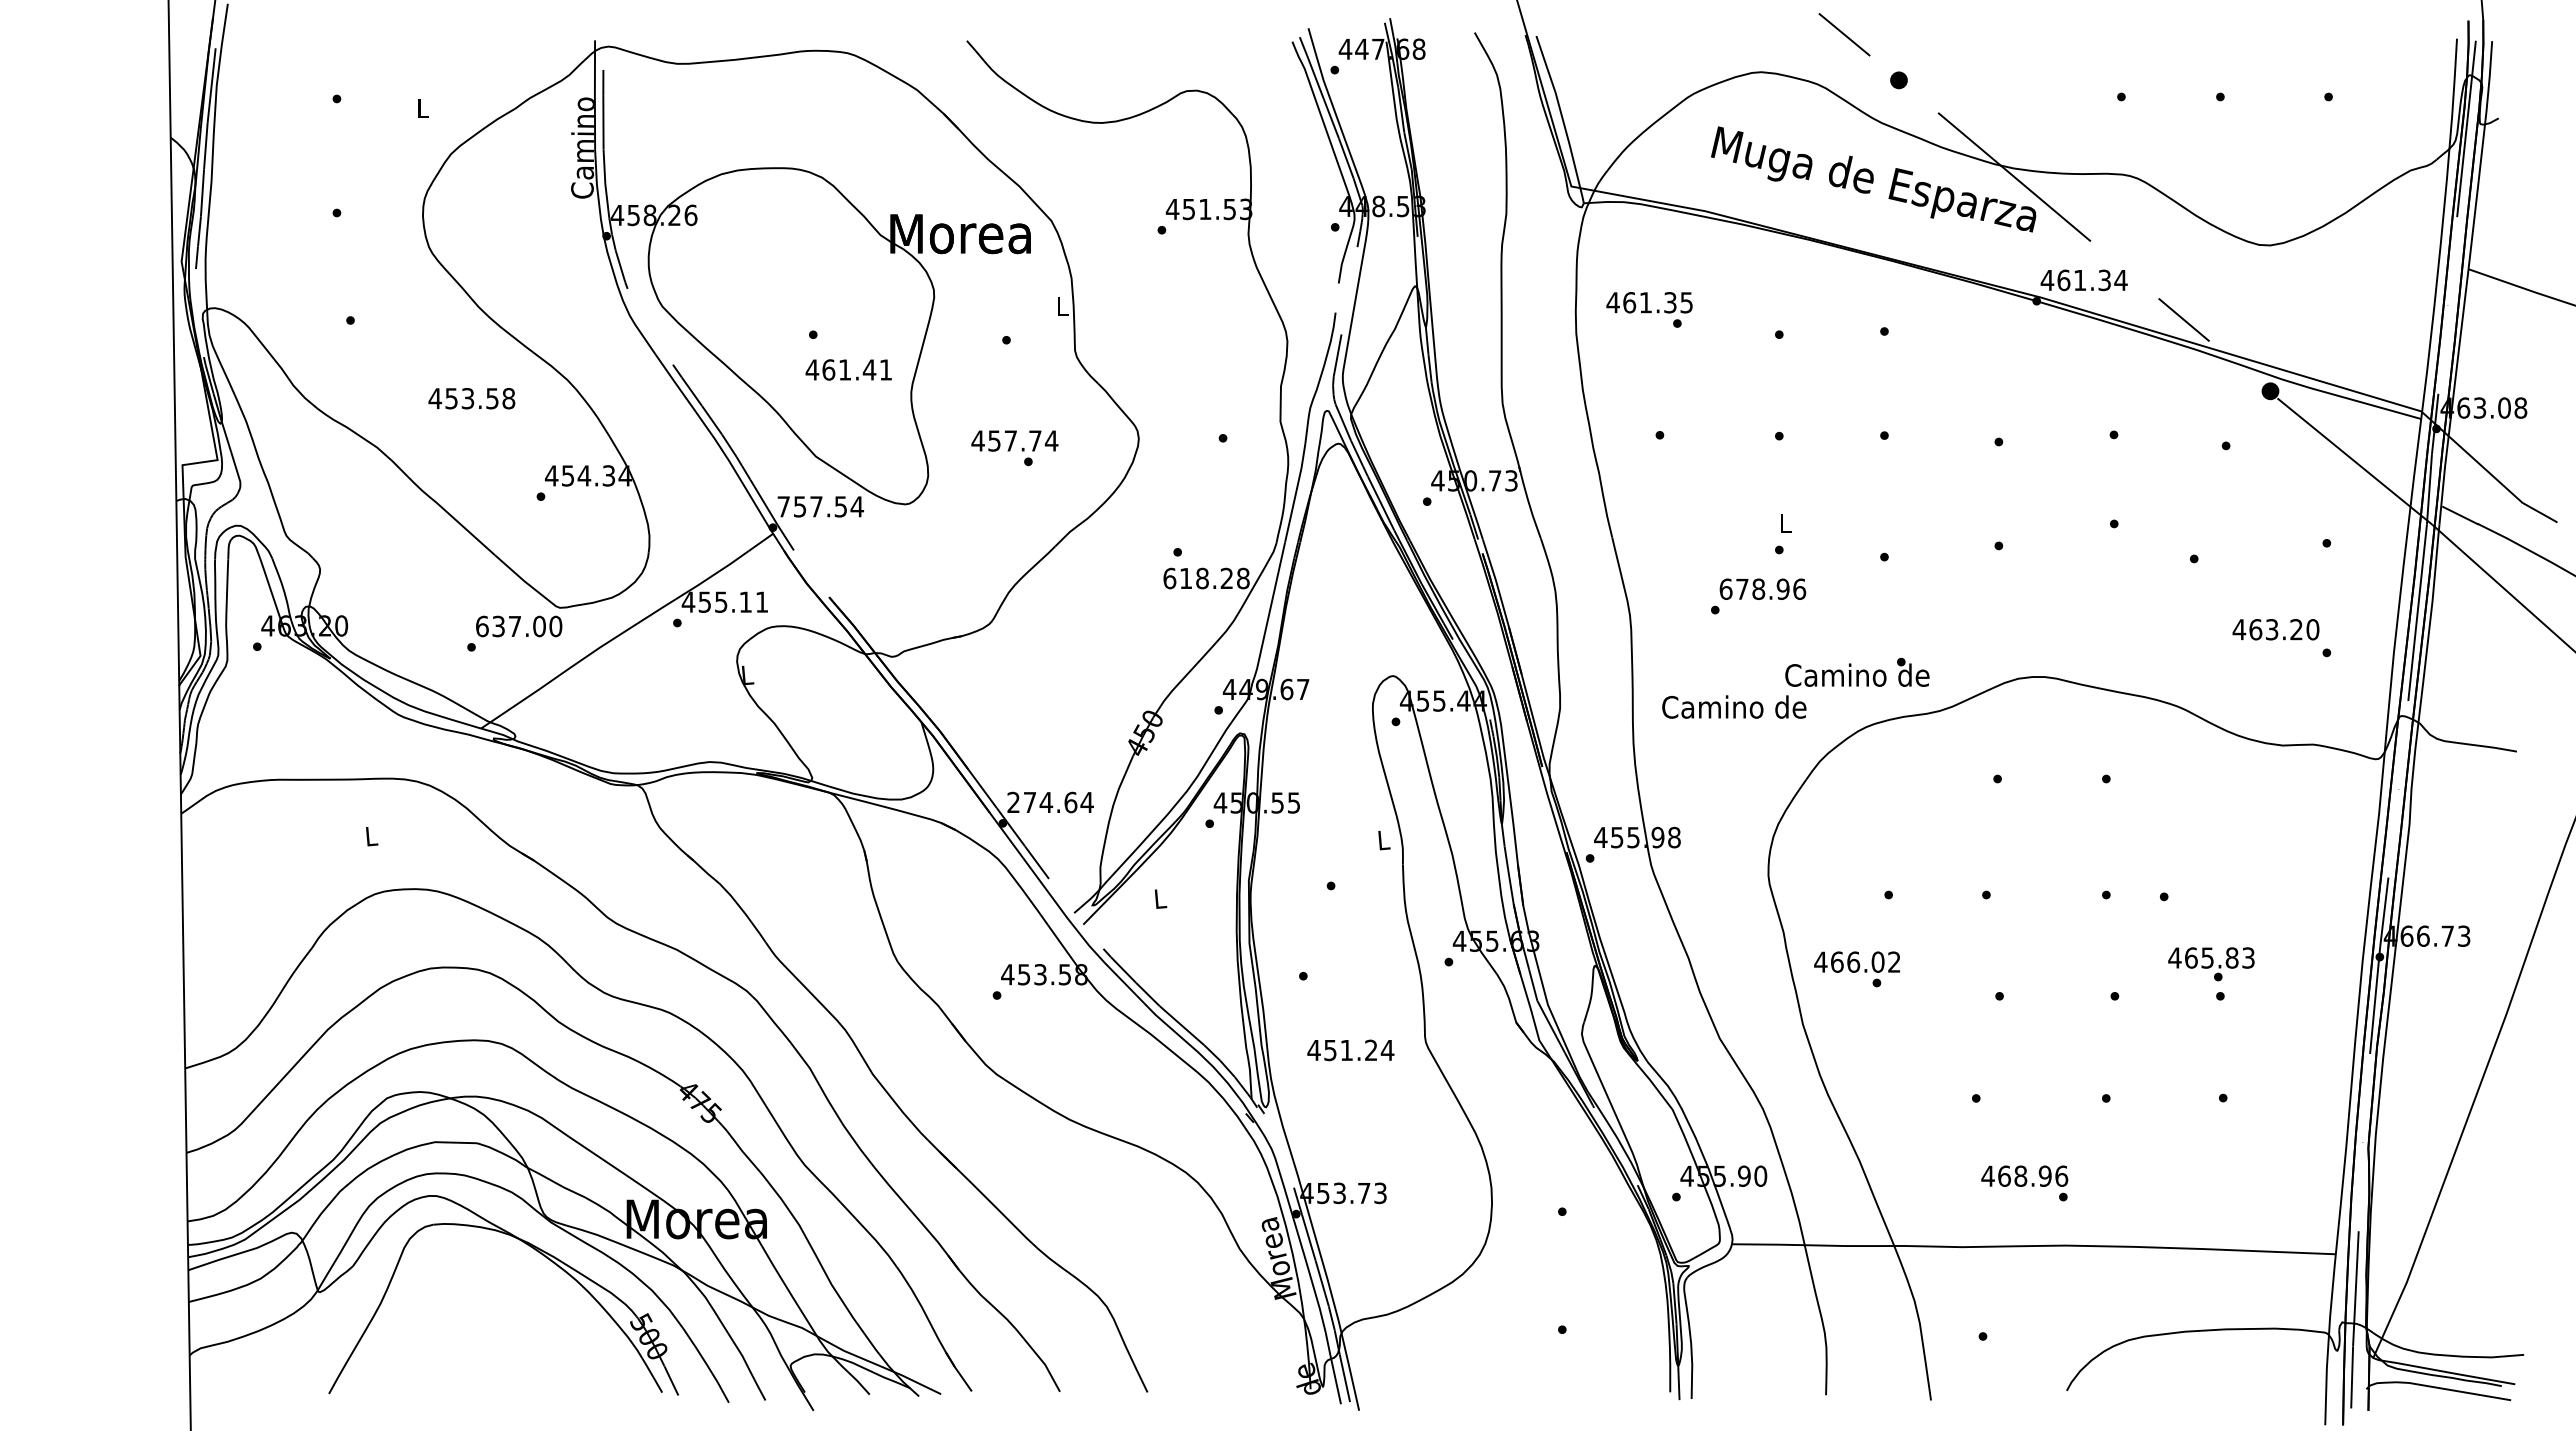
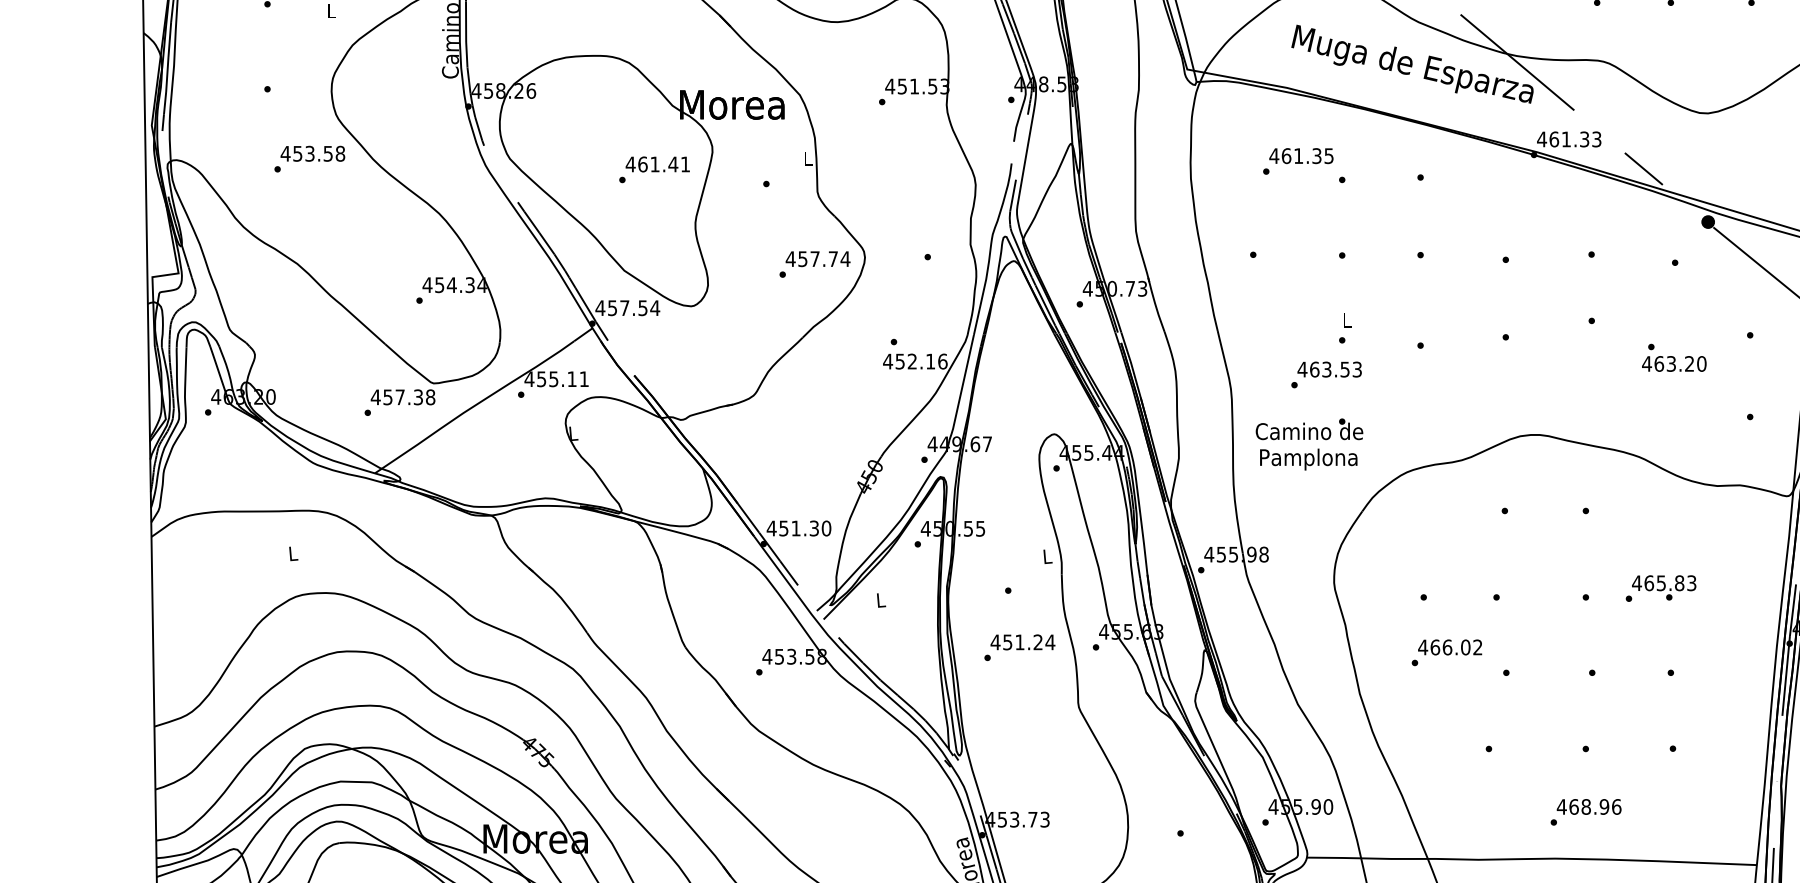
text: (2120, 280) -> (1596, 139), 461.34 -> 461.33
text: (1649, 302) -> (1301, 155), moved
text: (848, 369) -> (657, 164), moved
text: (471, 398) -> (312, 153), moved
text: (1014, 440) -> (817, 258), moved
text: (783, 506) -> (600, 307), 757.54 -> 457.54
text: (1206, 578) -> (915, 361), 618.28 -> 452.16
text: (1762, 588) -> (1329, 369), 678.96 -> 463.53
text: (518, 626) -> (402, 397), 637.00 -> 457.38
text: (2275, 629) -> (1673, 363), moved
text: (1857, 671) -> (1309, 428), moved
text: (1734, 709) -> (1308, 459), Camino de -> Pamplona
text: (1049, 802) -> (798, 528), 274.64 -> 451.30
text: (1856, 961) -> (1449, 646), moved
text: (2211, 964) -> (1664, 588), moved
text: (1350, 1050) -> (1022, 642), moved
text: (2024, 1175) -> (1588, 806), moved

